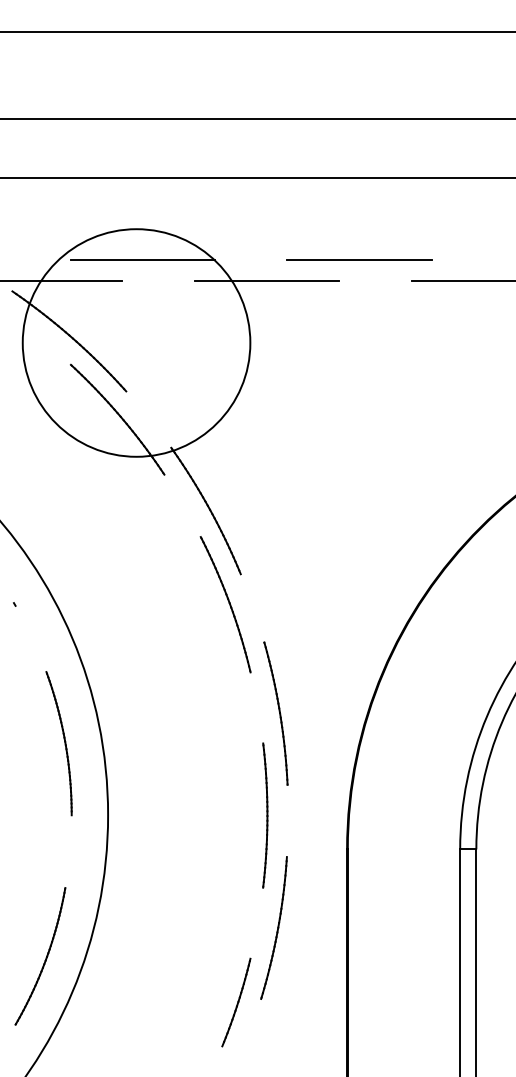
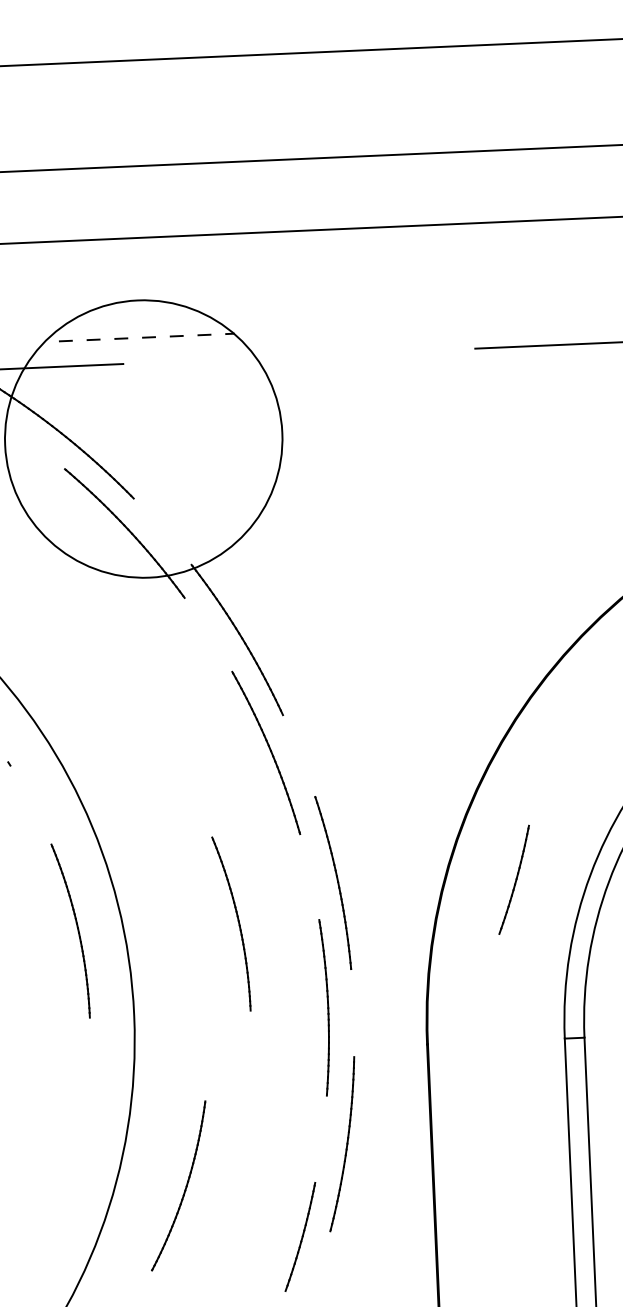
line: (143, 259) -> (147, 336), solid -> dashed
line: (359, 259) -> (410, 325), removed
line: (266, 280) -> (298, 356), removed
part: (424, 717) -> (514, 879), added
part: (190, 743) -> (230, 923), added
part: (40, 956) -> (178, 1186), moved

